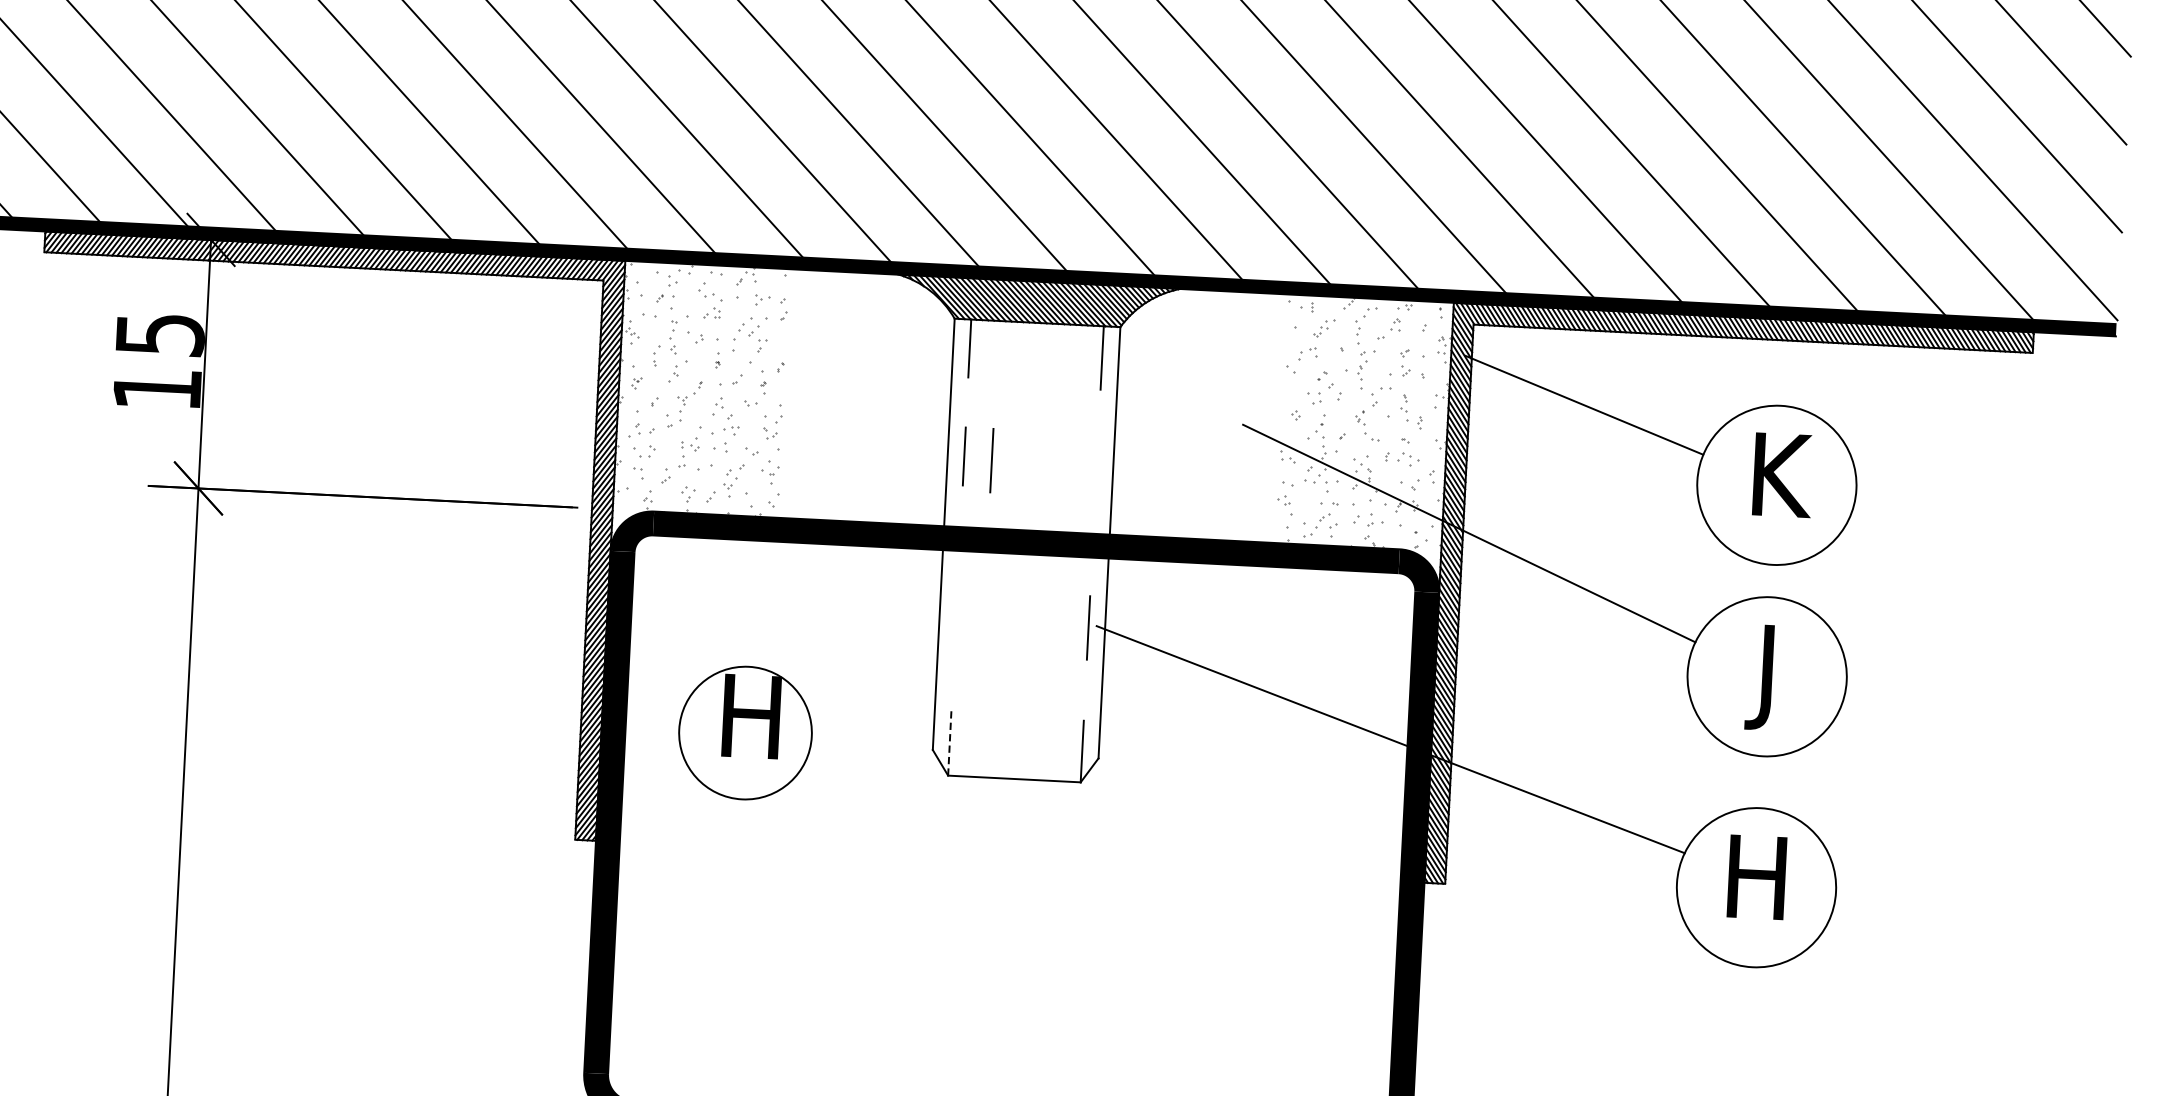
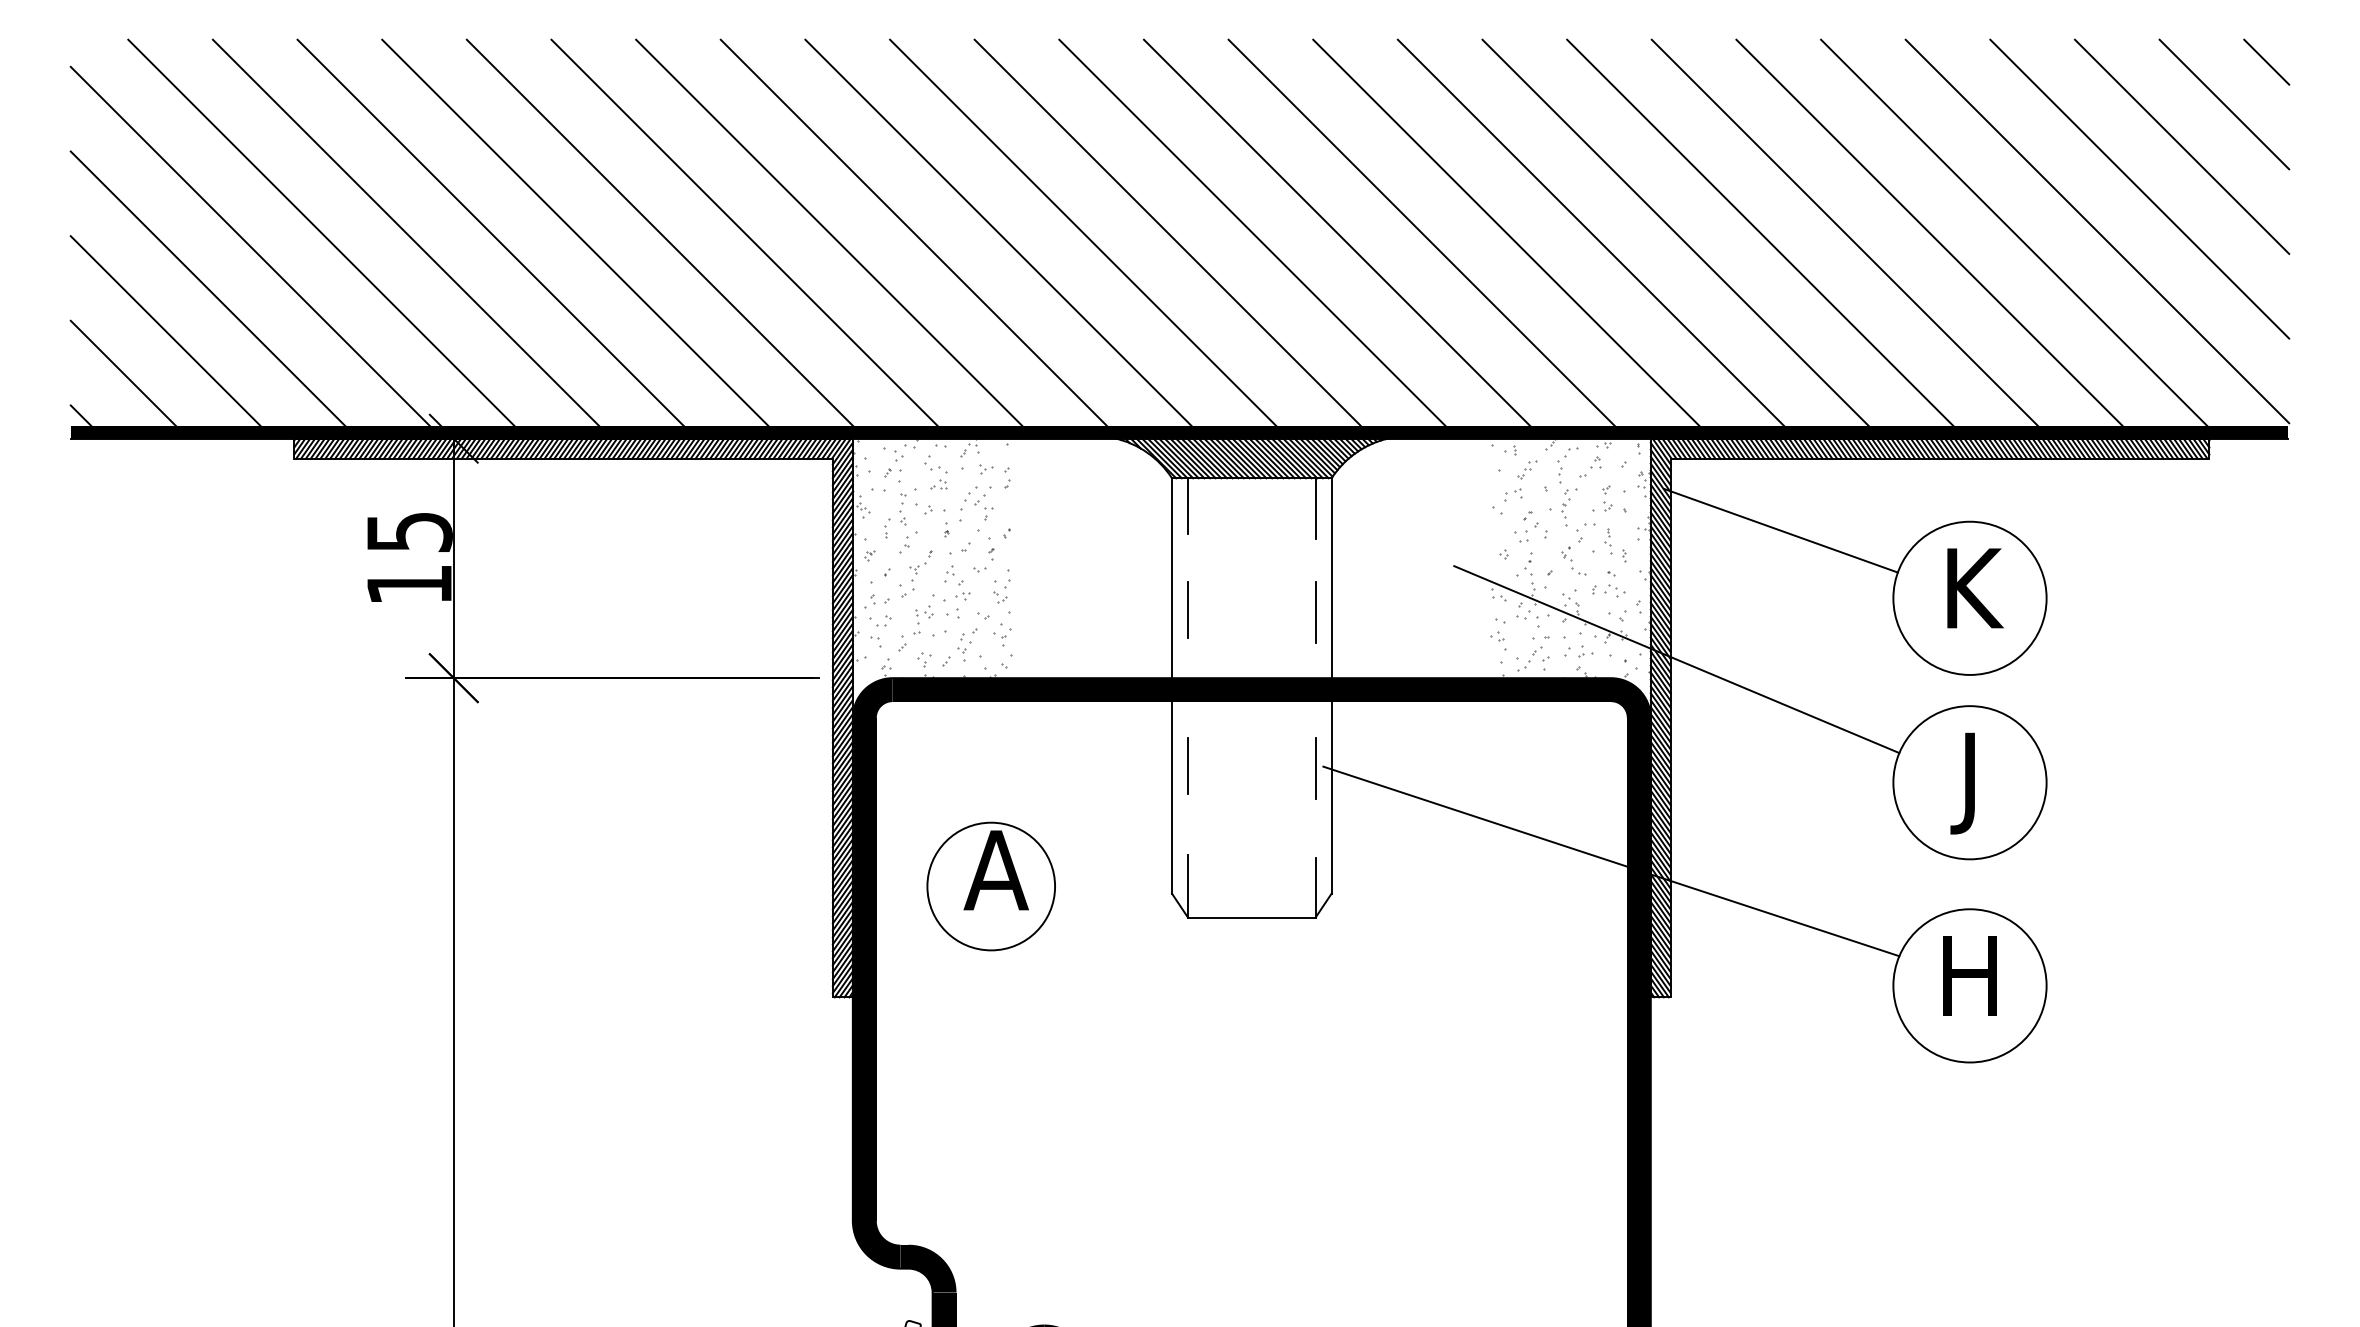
line: (991, 460) -> (1315, 612), moved
line: (955, 618) -> (1187, 766), added
text: (750, 716) -> (995, 870), H -> A
line: (949, 742) -> (1187, 885), dashed -> solid

